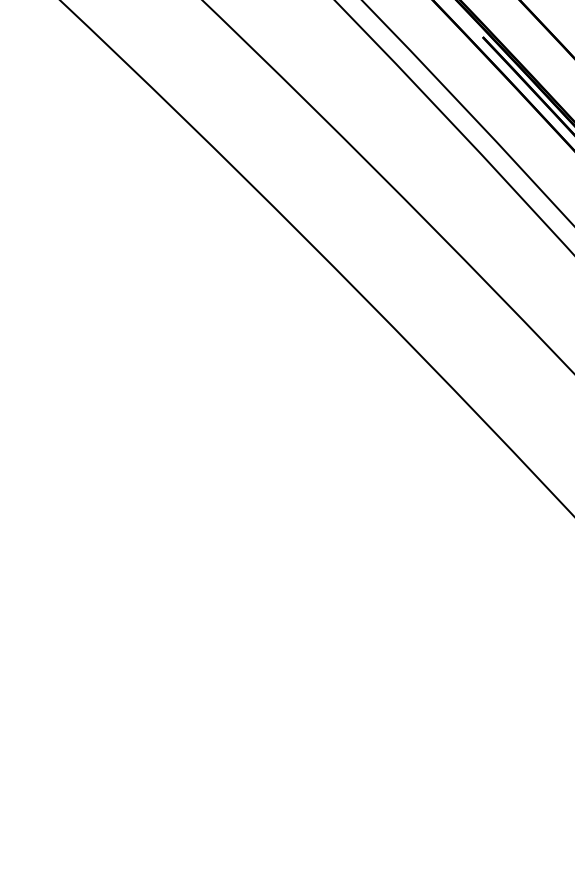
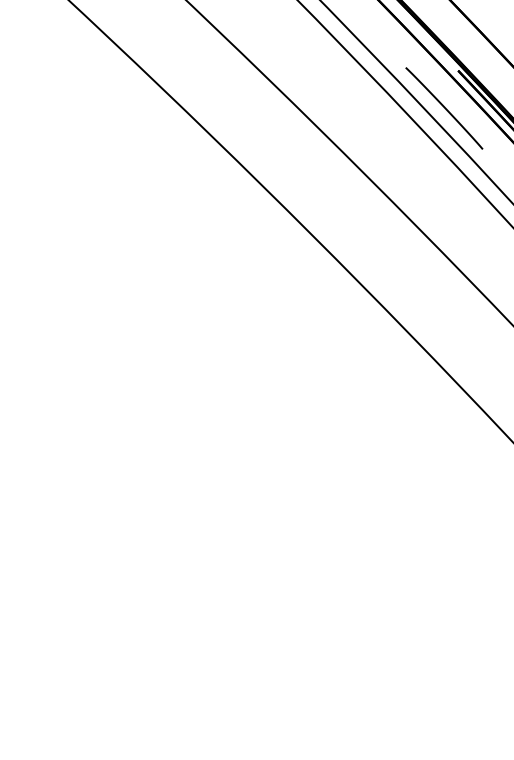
line: (466, 83) -> (444, 108), added

